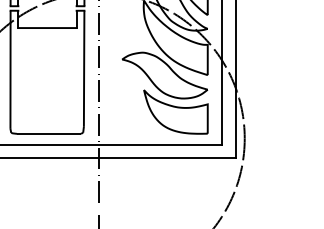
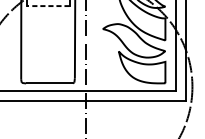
line: (47, 28) -> (48, 6), solid -> dashed

